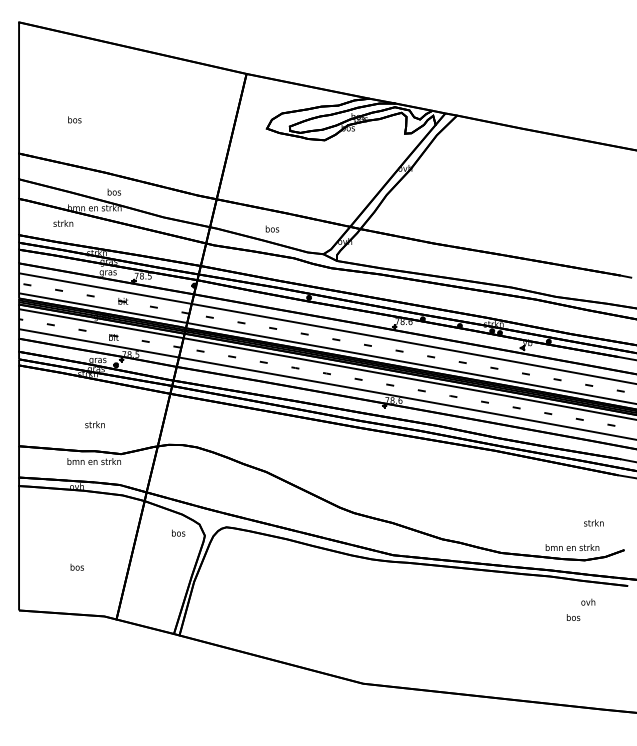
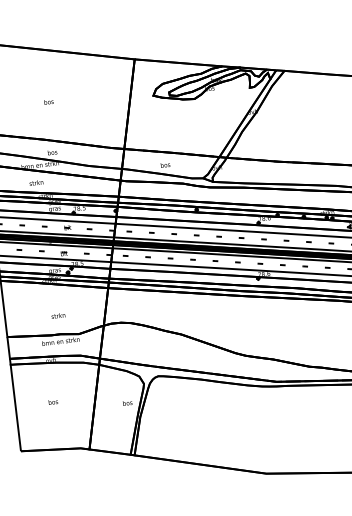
text: (74, 119) -> (48, 101), moved
text: (63, 223) -> (36, 182), moved
text: (178, 532) -> (127, 402), moved
text: (76, 566) -> (52, 401), moved

